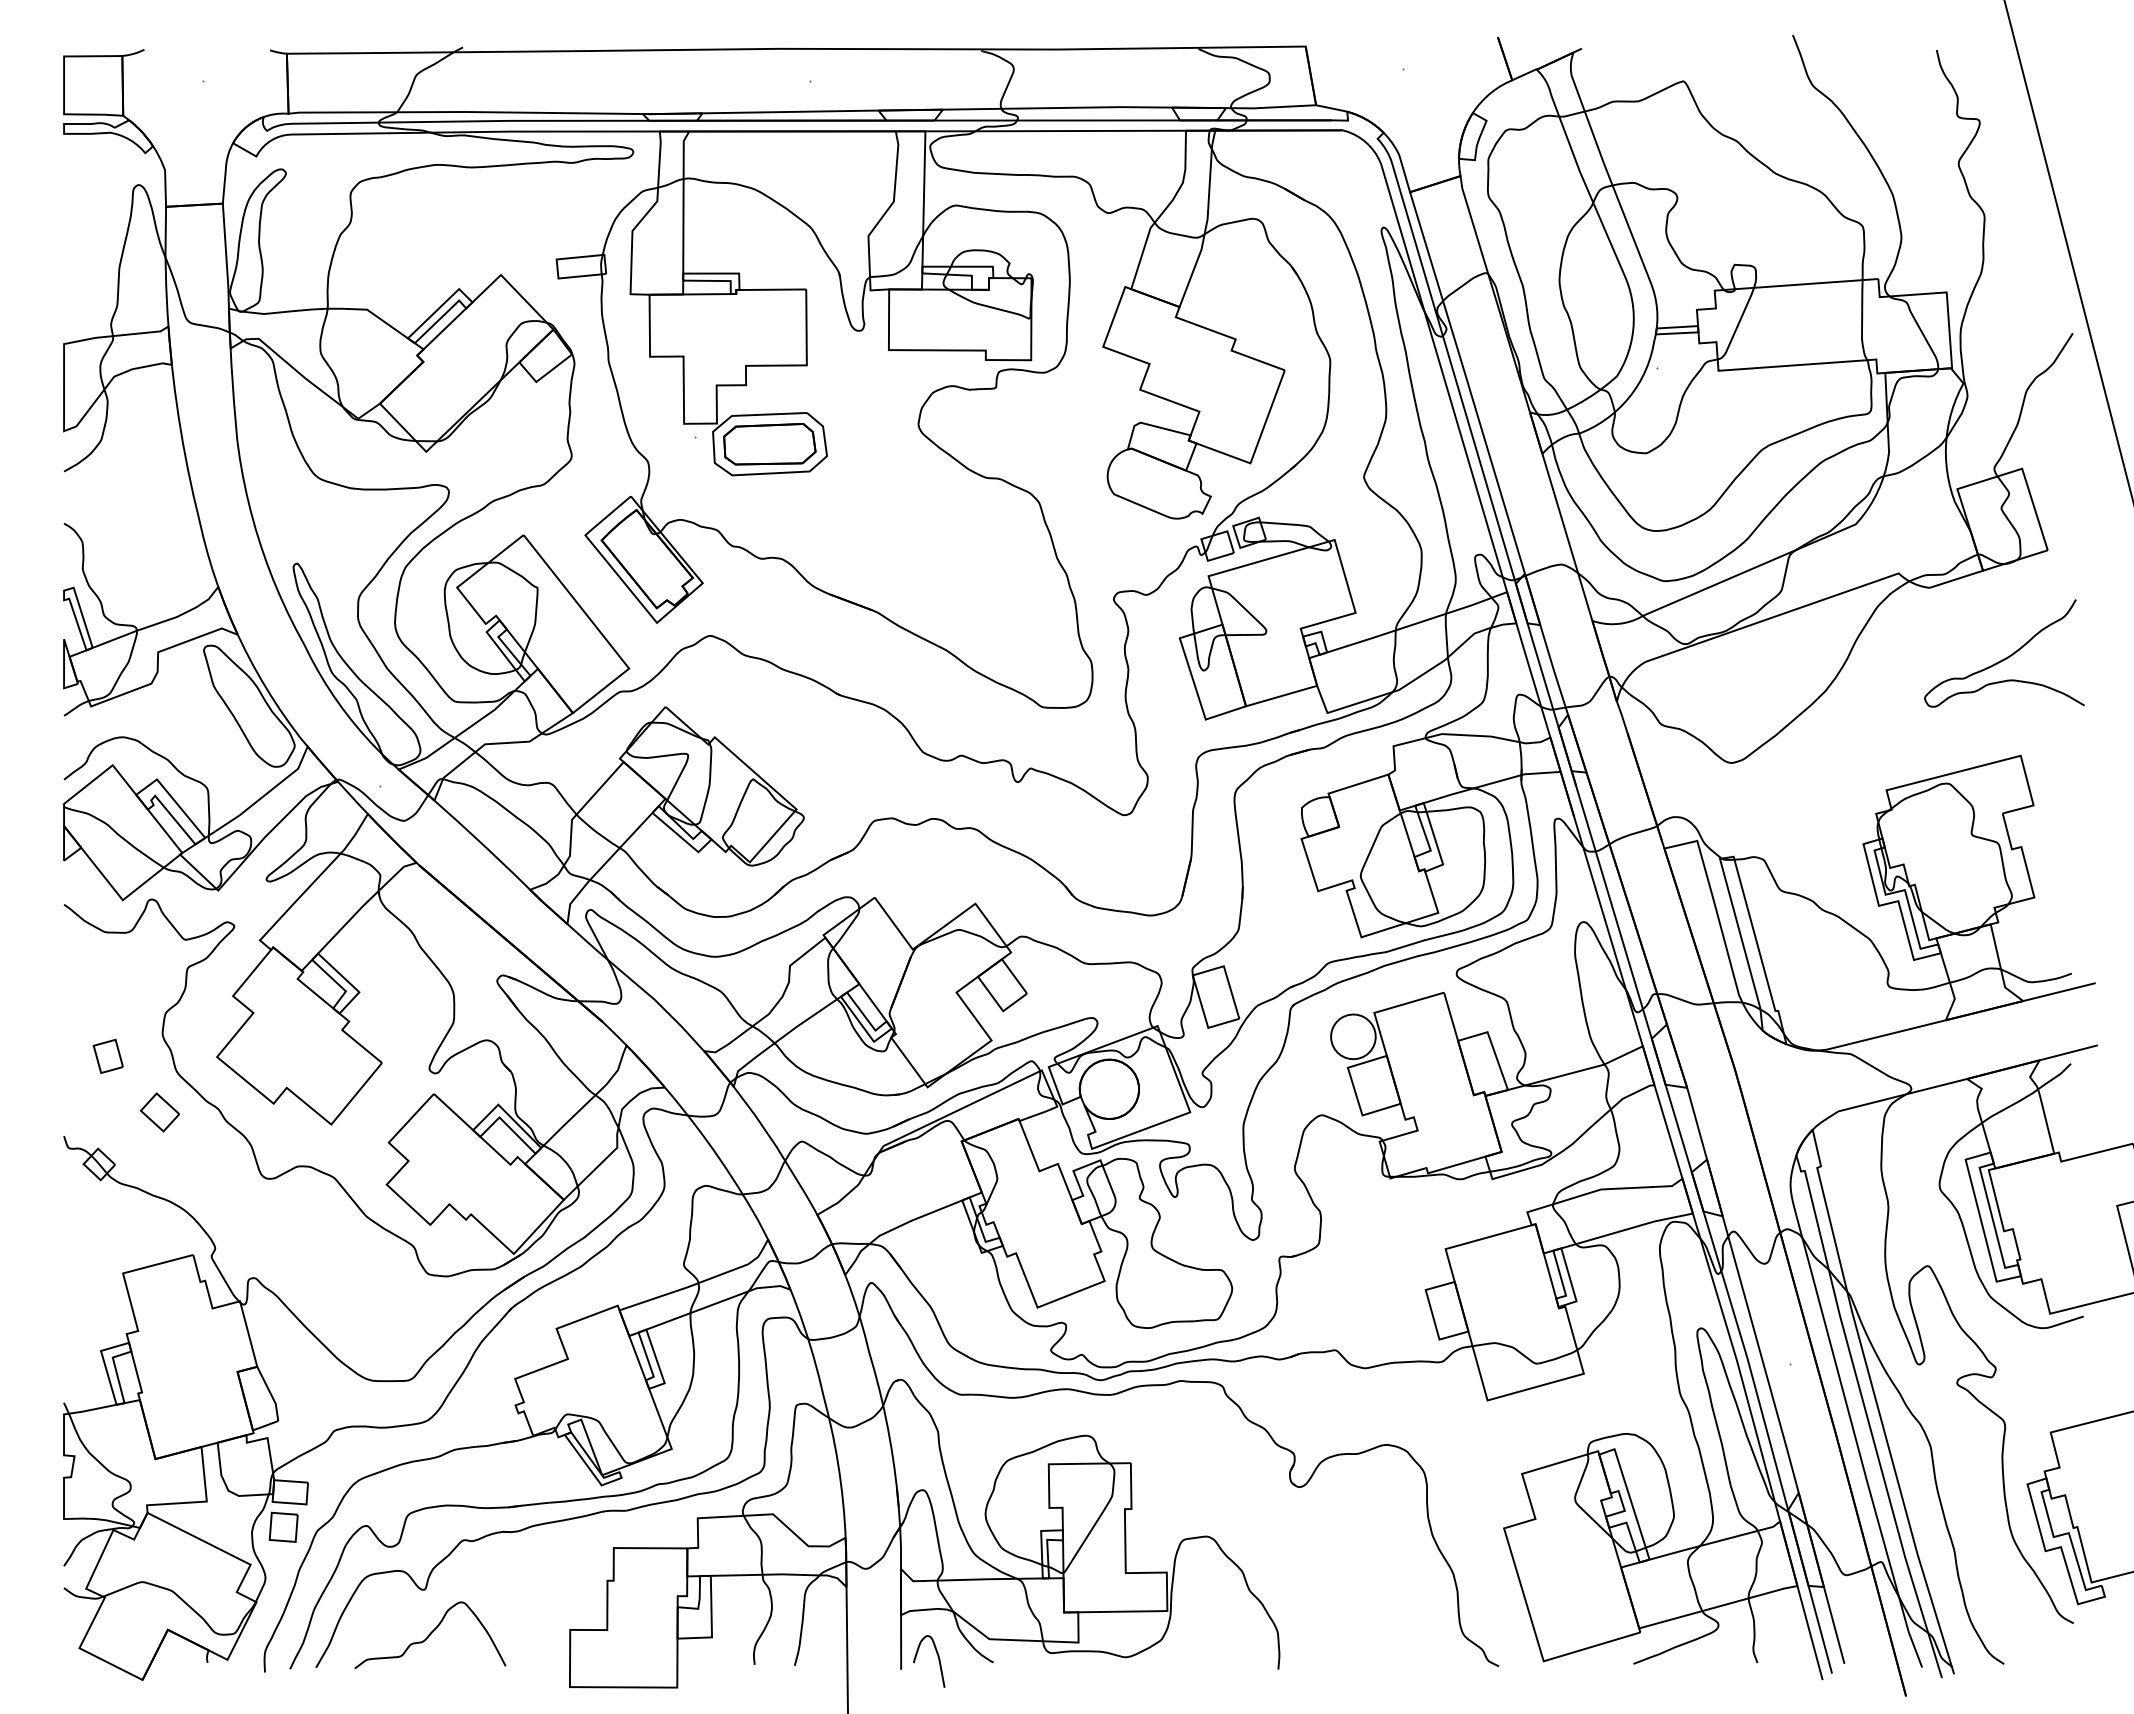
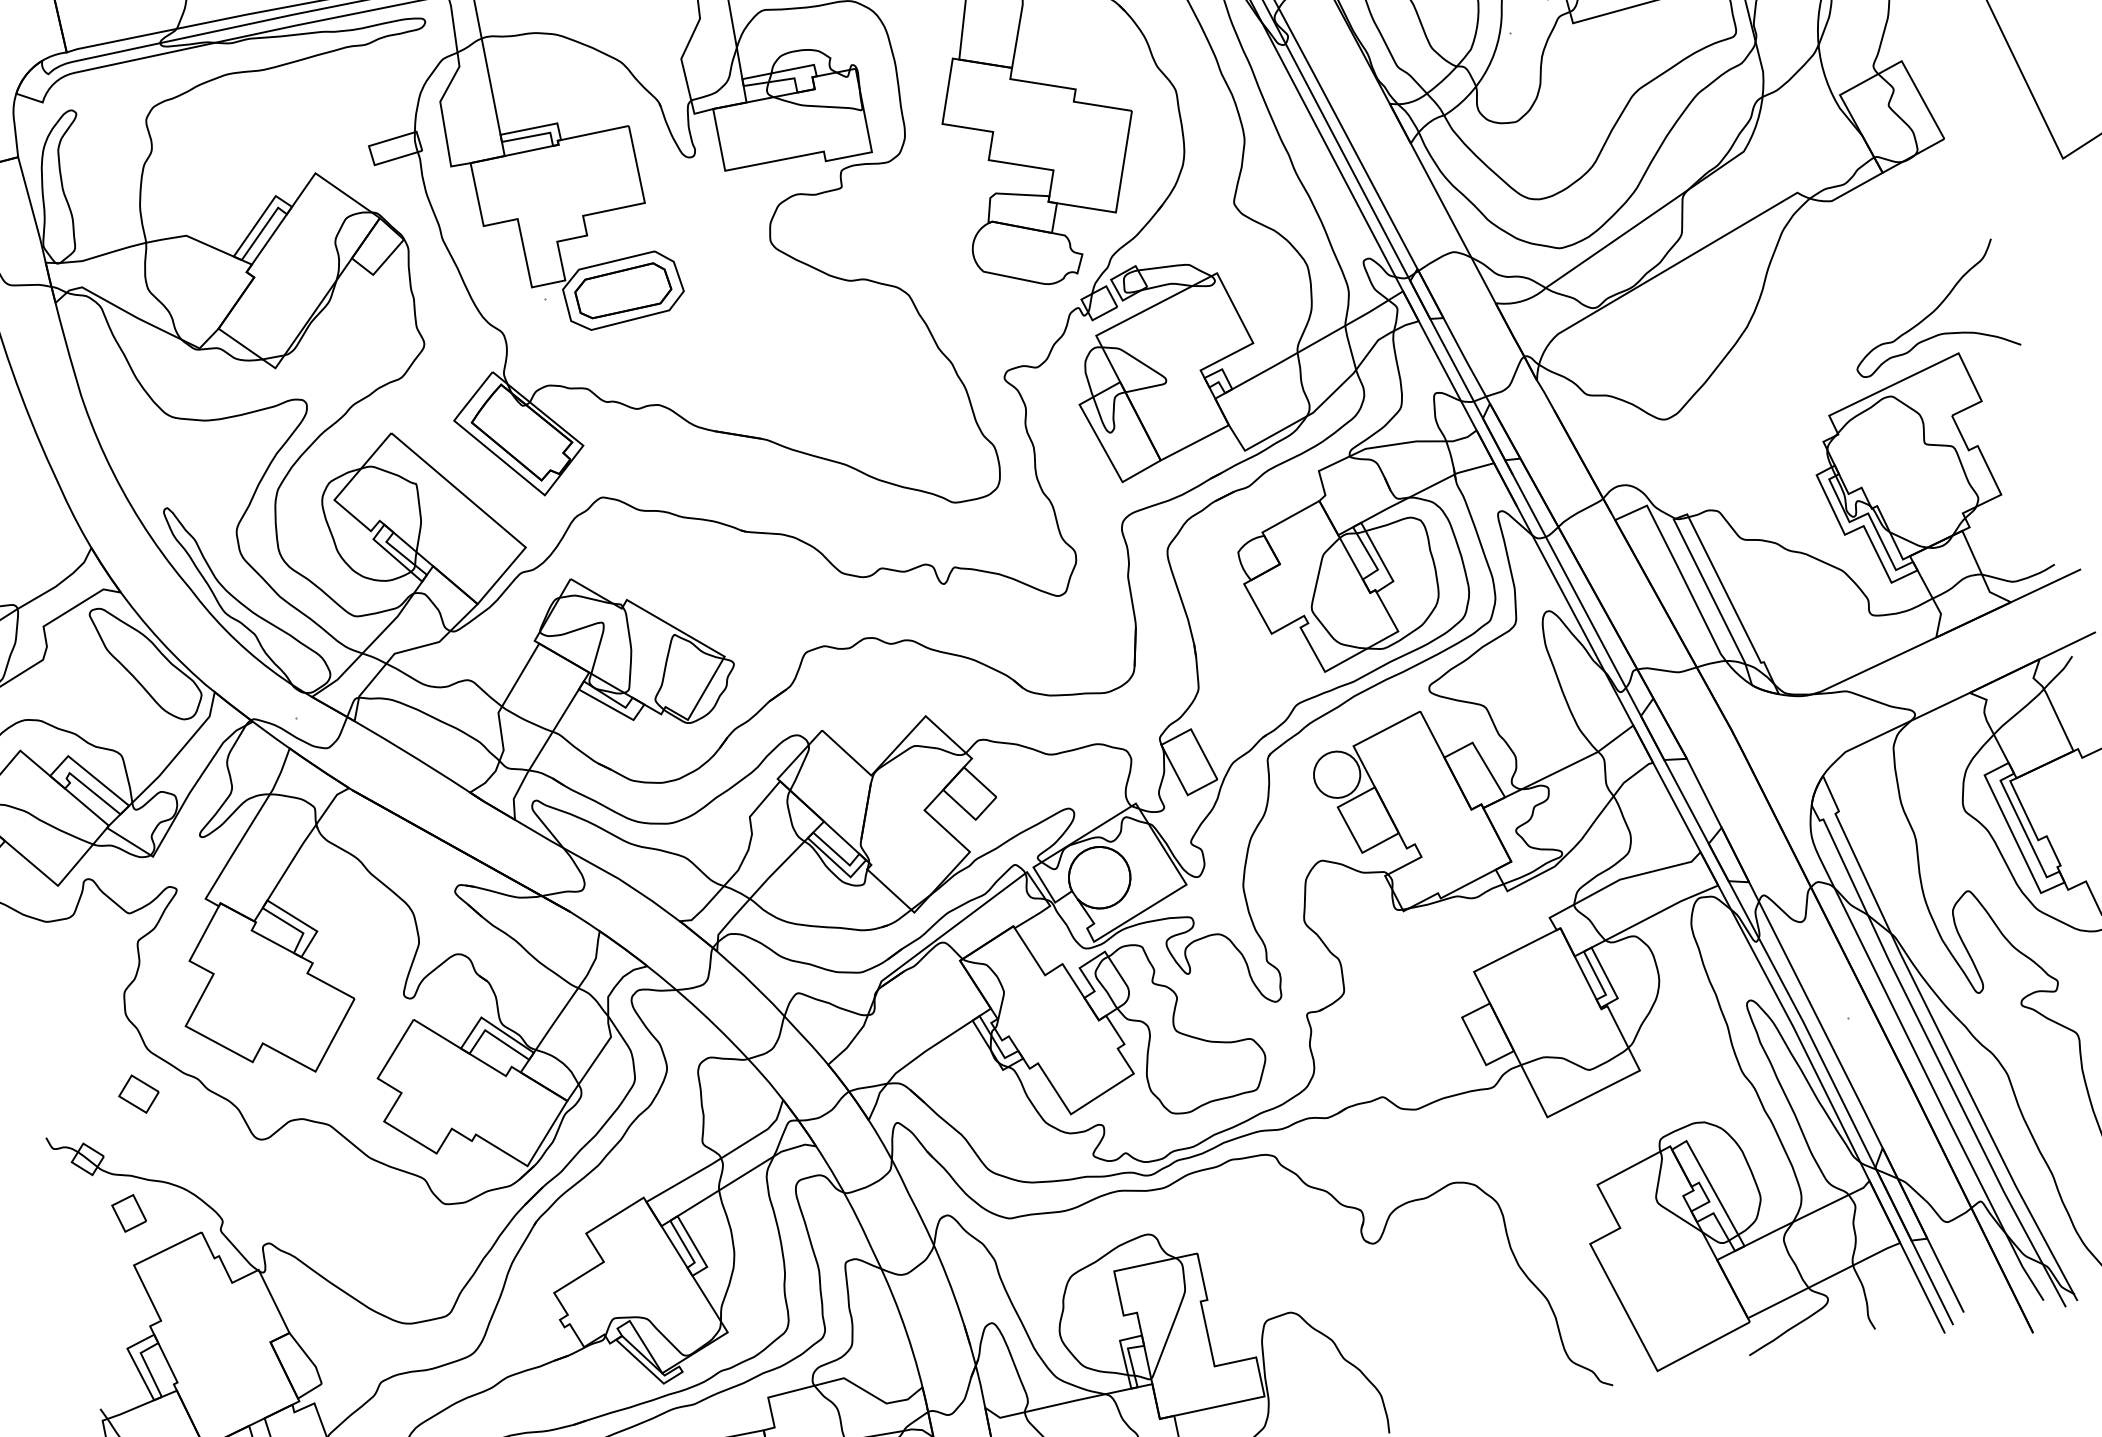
curve: (2005, 657) -> (1931, 312), moved
part: (107, 1055) -> (128, 1212), moved

